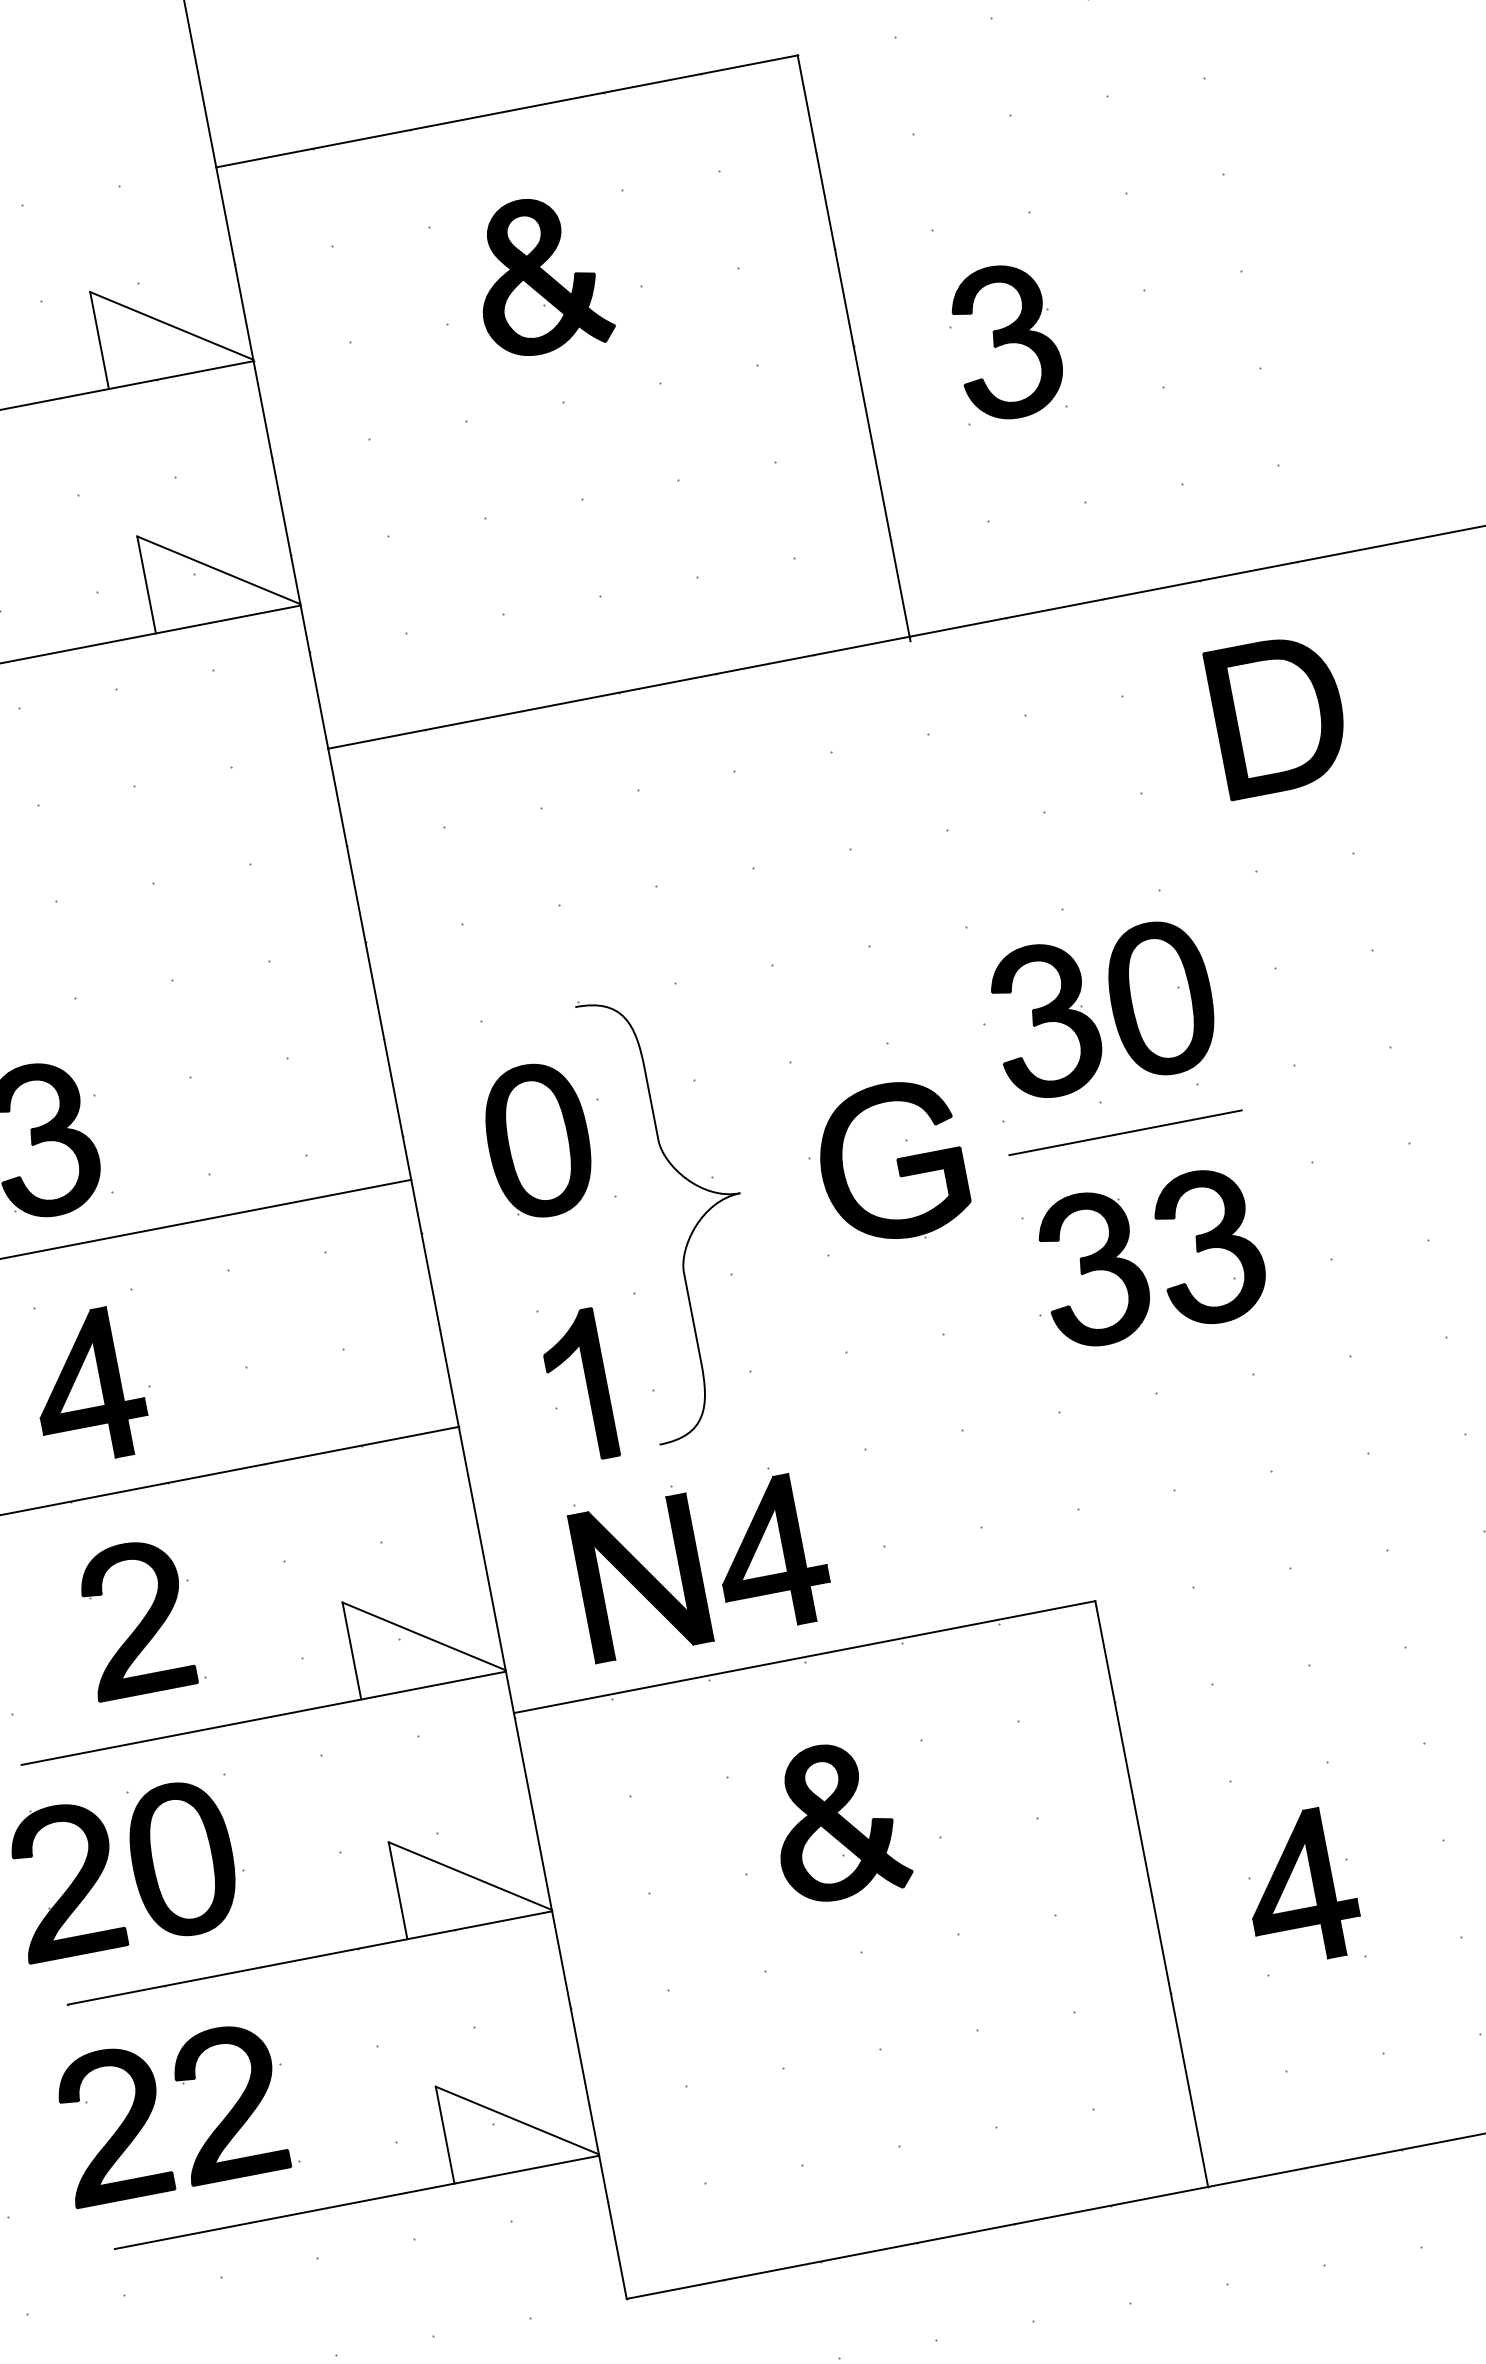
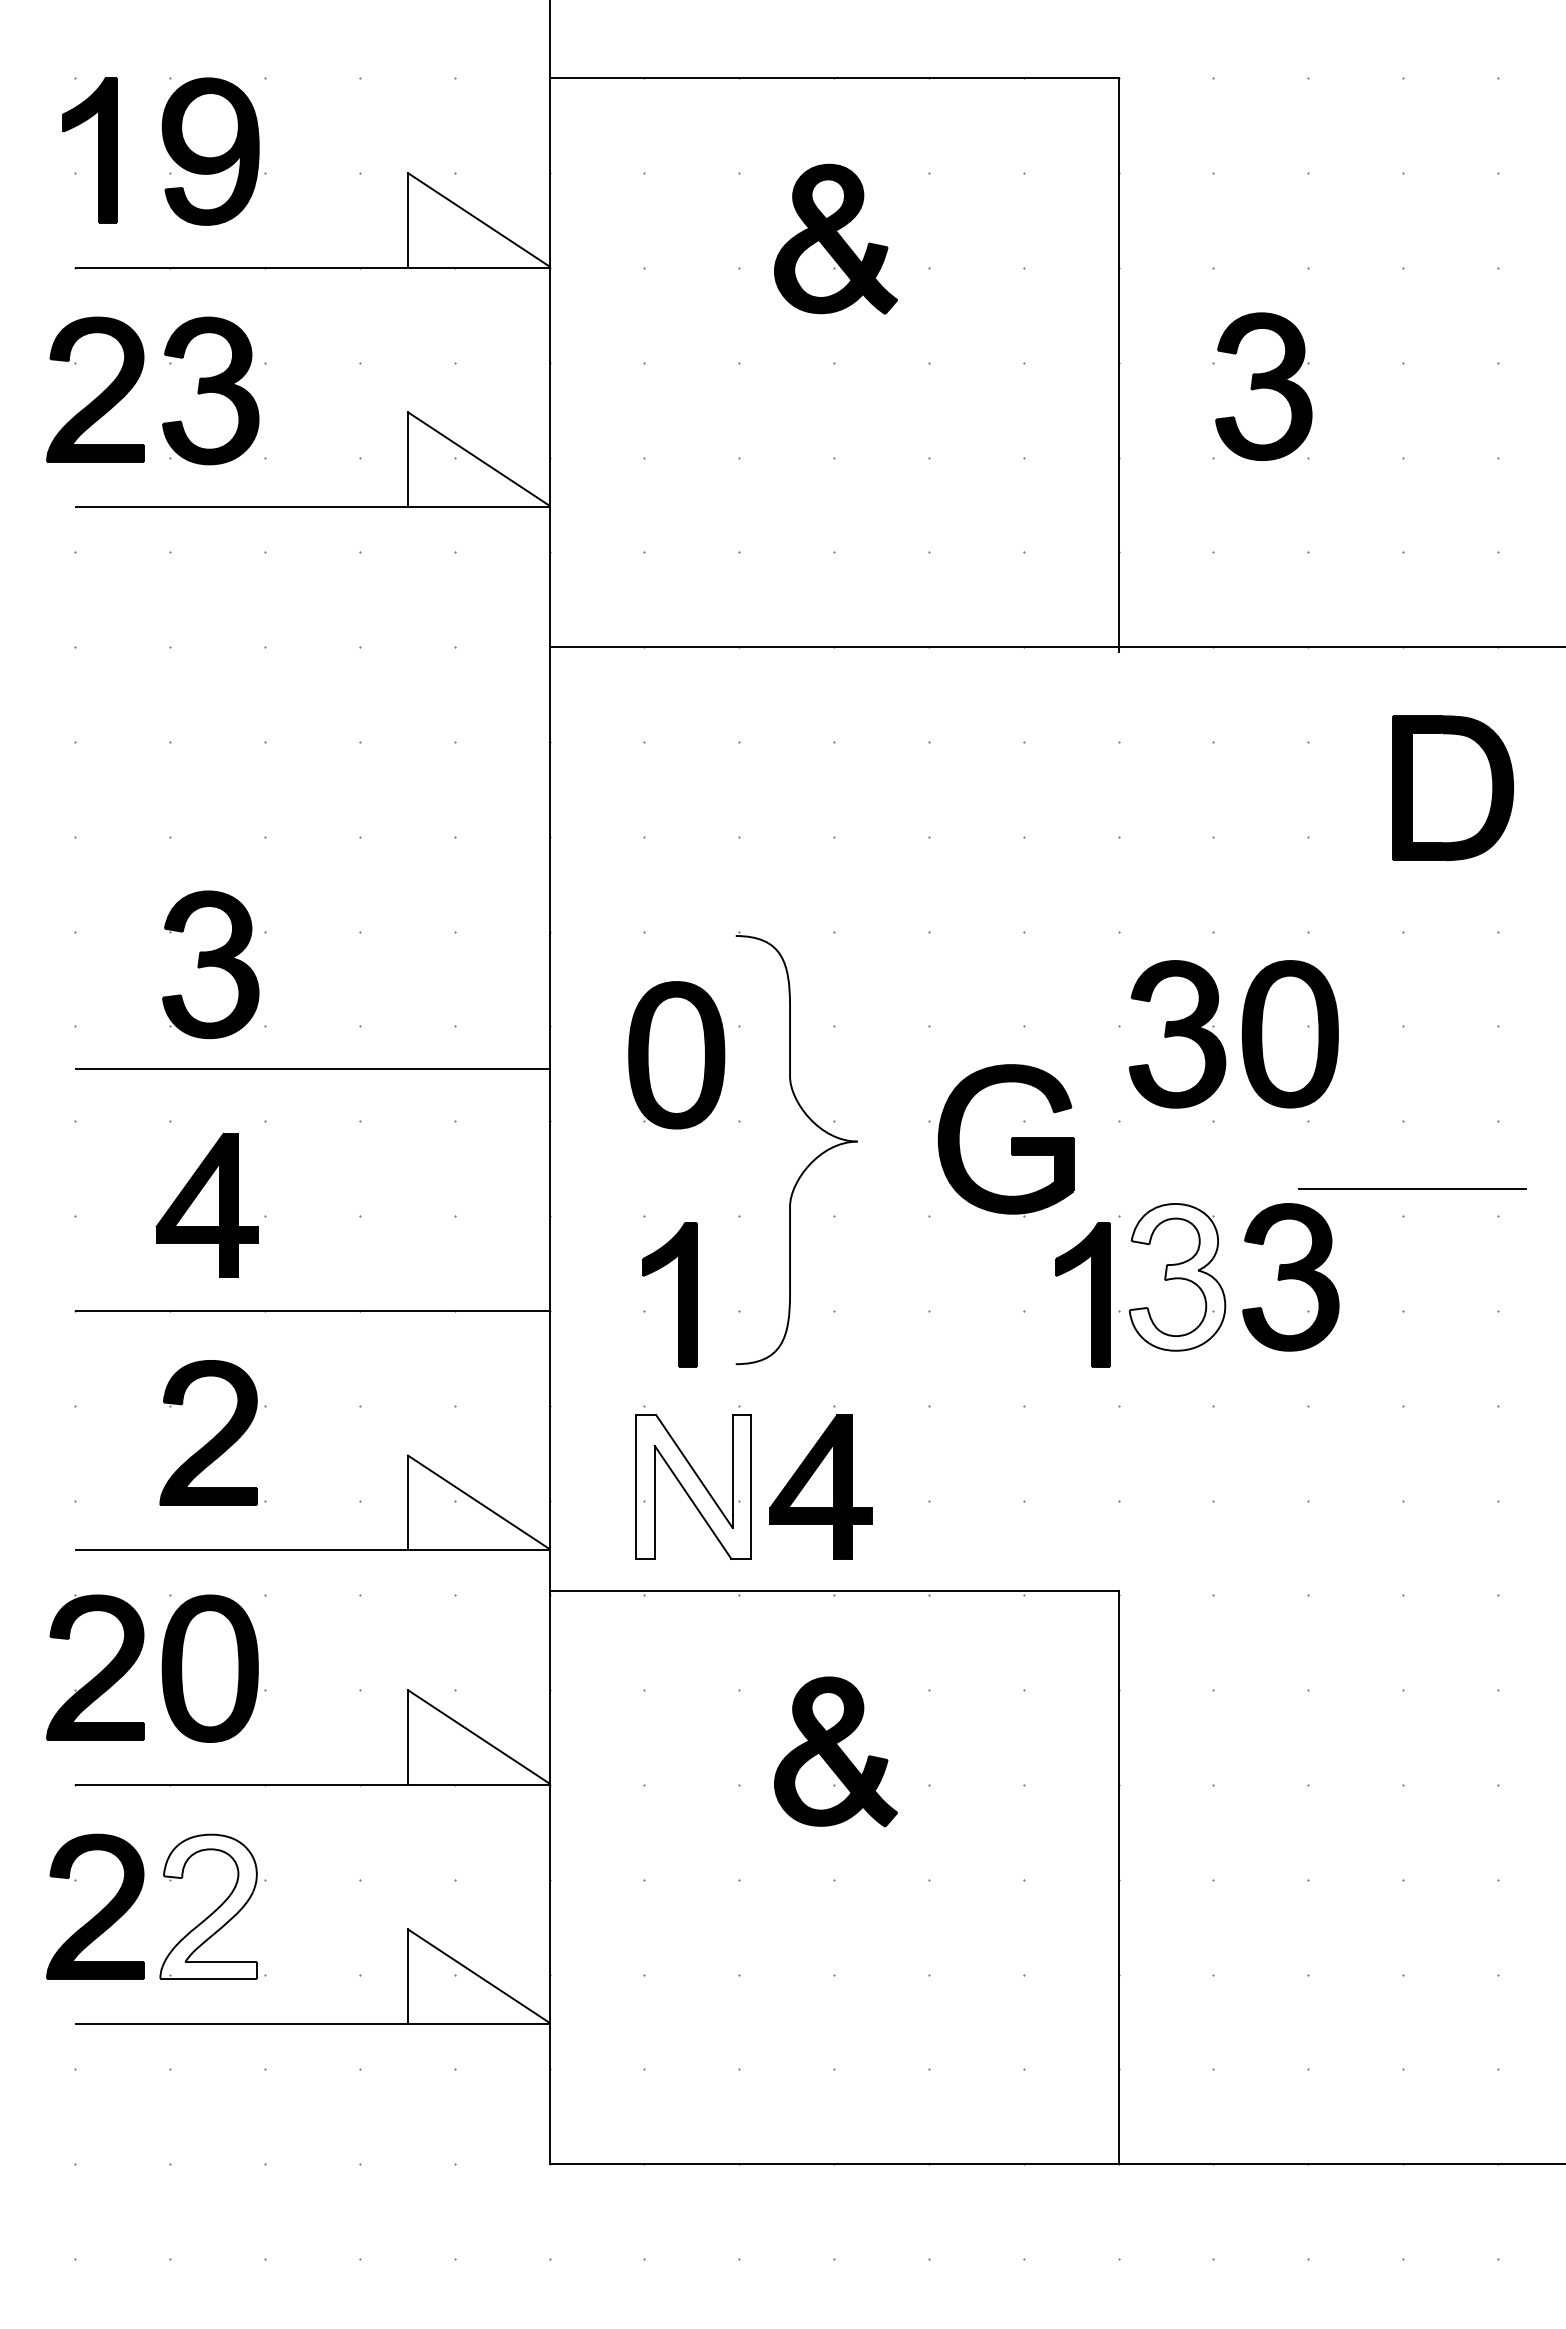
line: (1125, 1132) -> (1412, 1188), moved
fill: (1093, 1268) -> (1177, 1276), removed
part: (1009, 1303) -> (1091, 1294), added
fill: (640, 1577) -> (693, 1486), removed
part: (1299, 1886) -> (1259, 1897), removed
fill: (227, 2102) -> (208, 1906), removed

